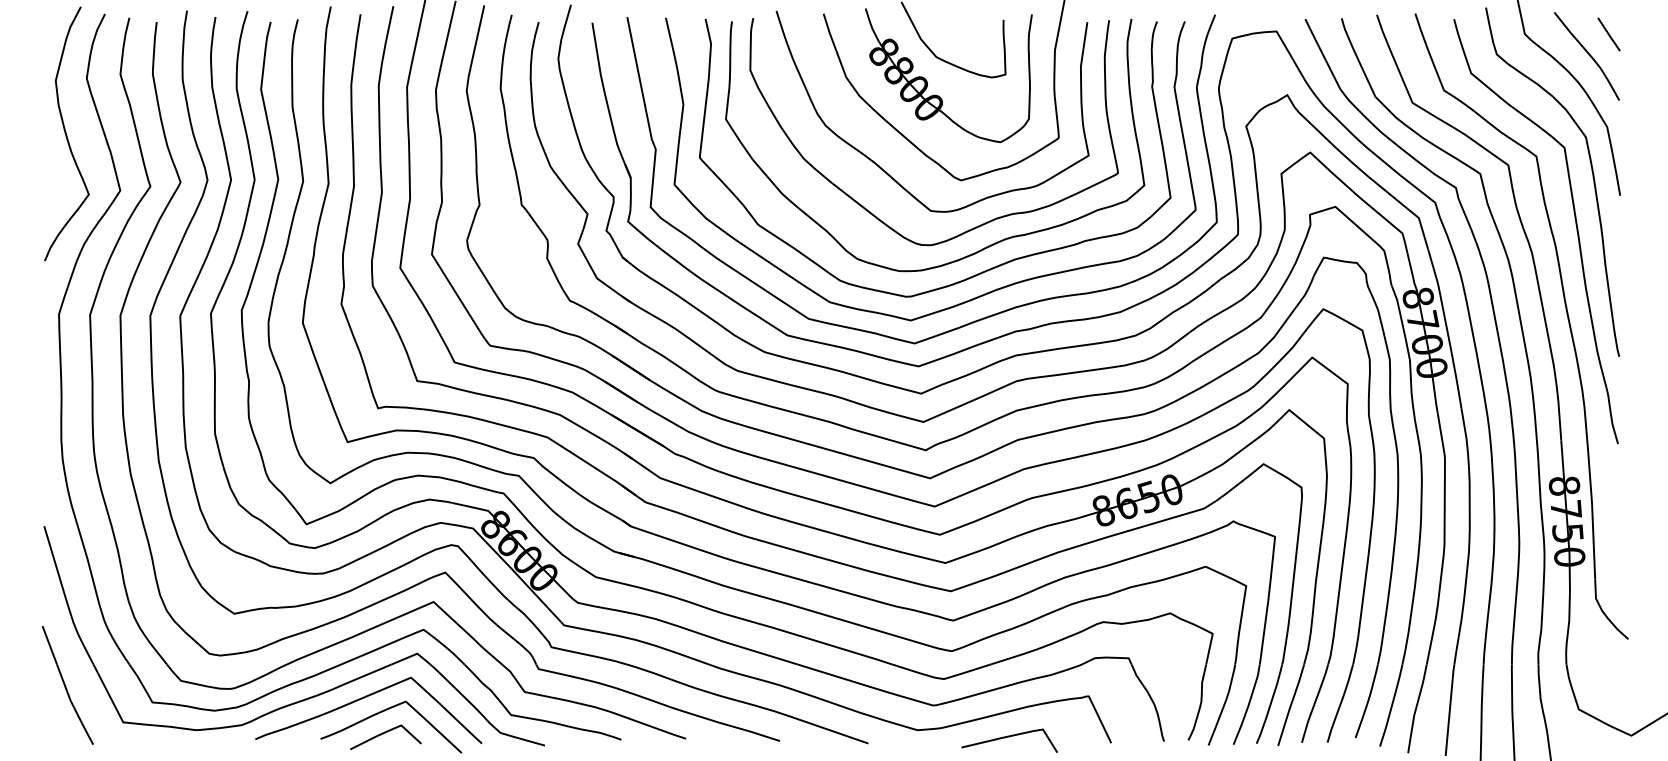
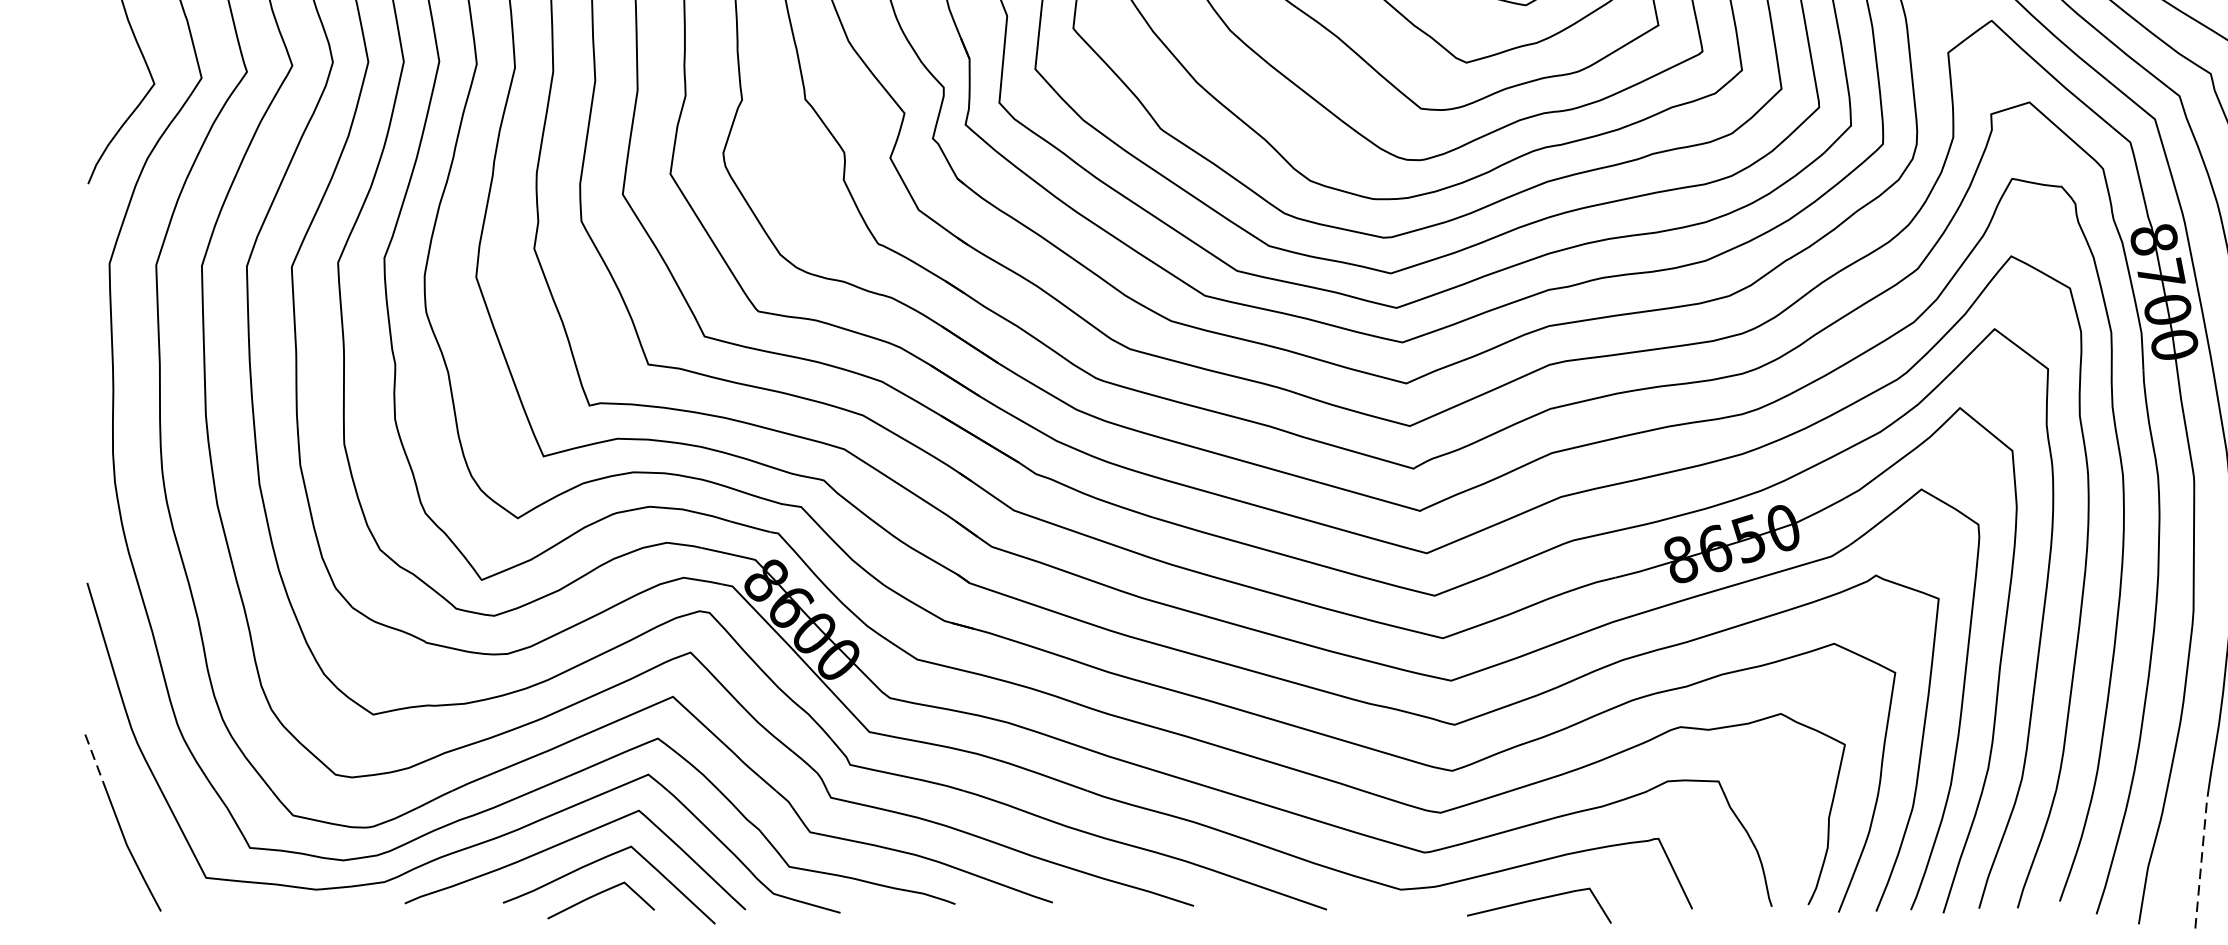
line: (49, 645) -> (95, 762), solid -> dashed
line: (1449, 709) -> (2201, 858), solid -> dashed

